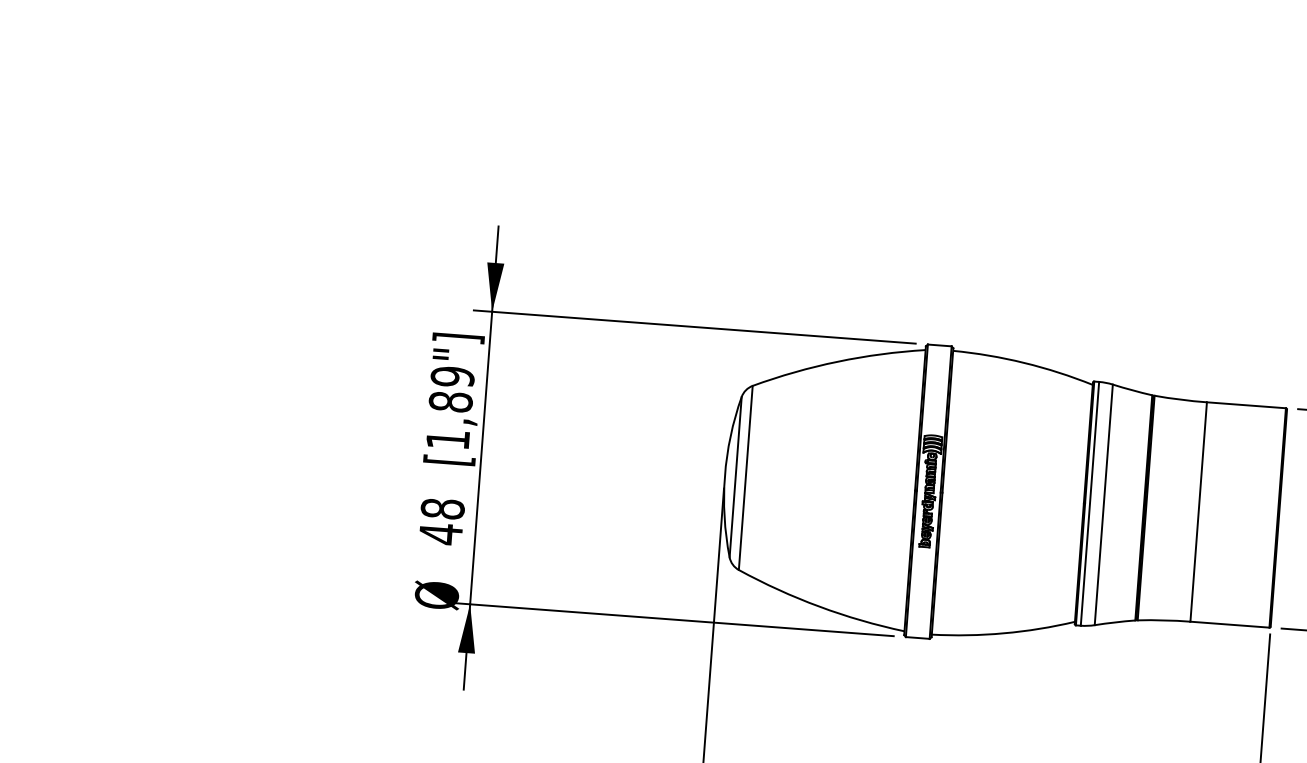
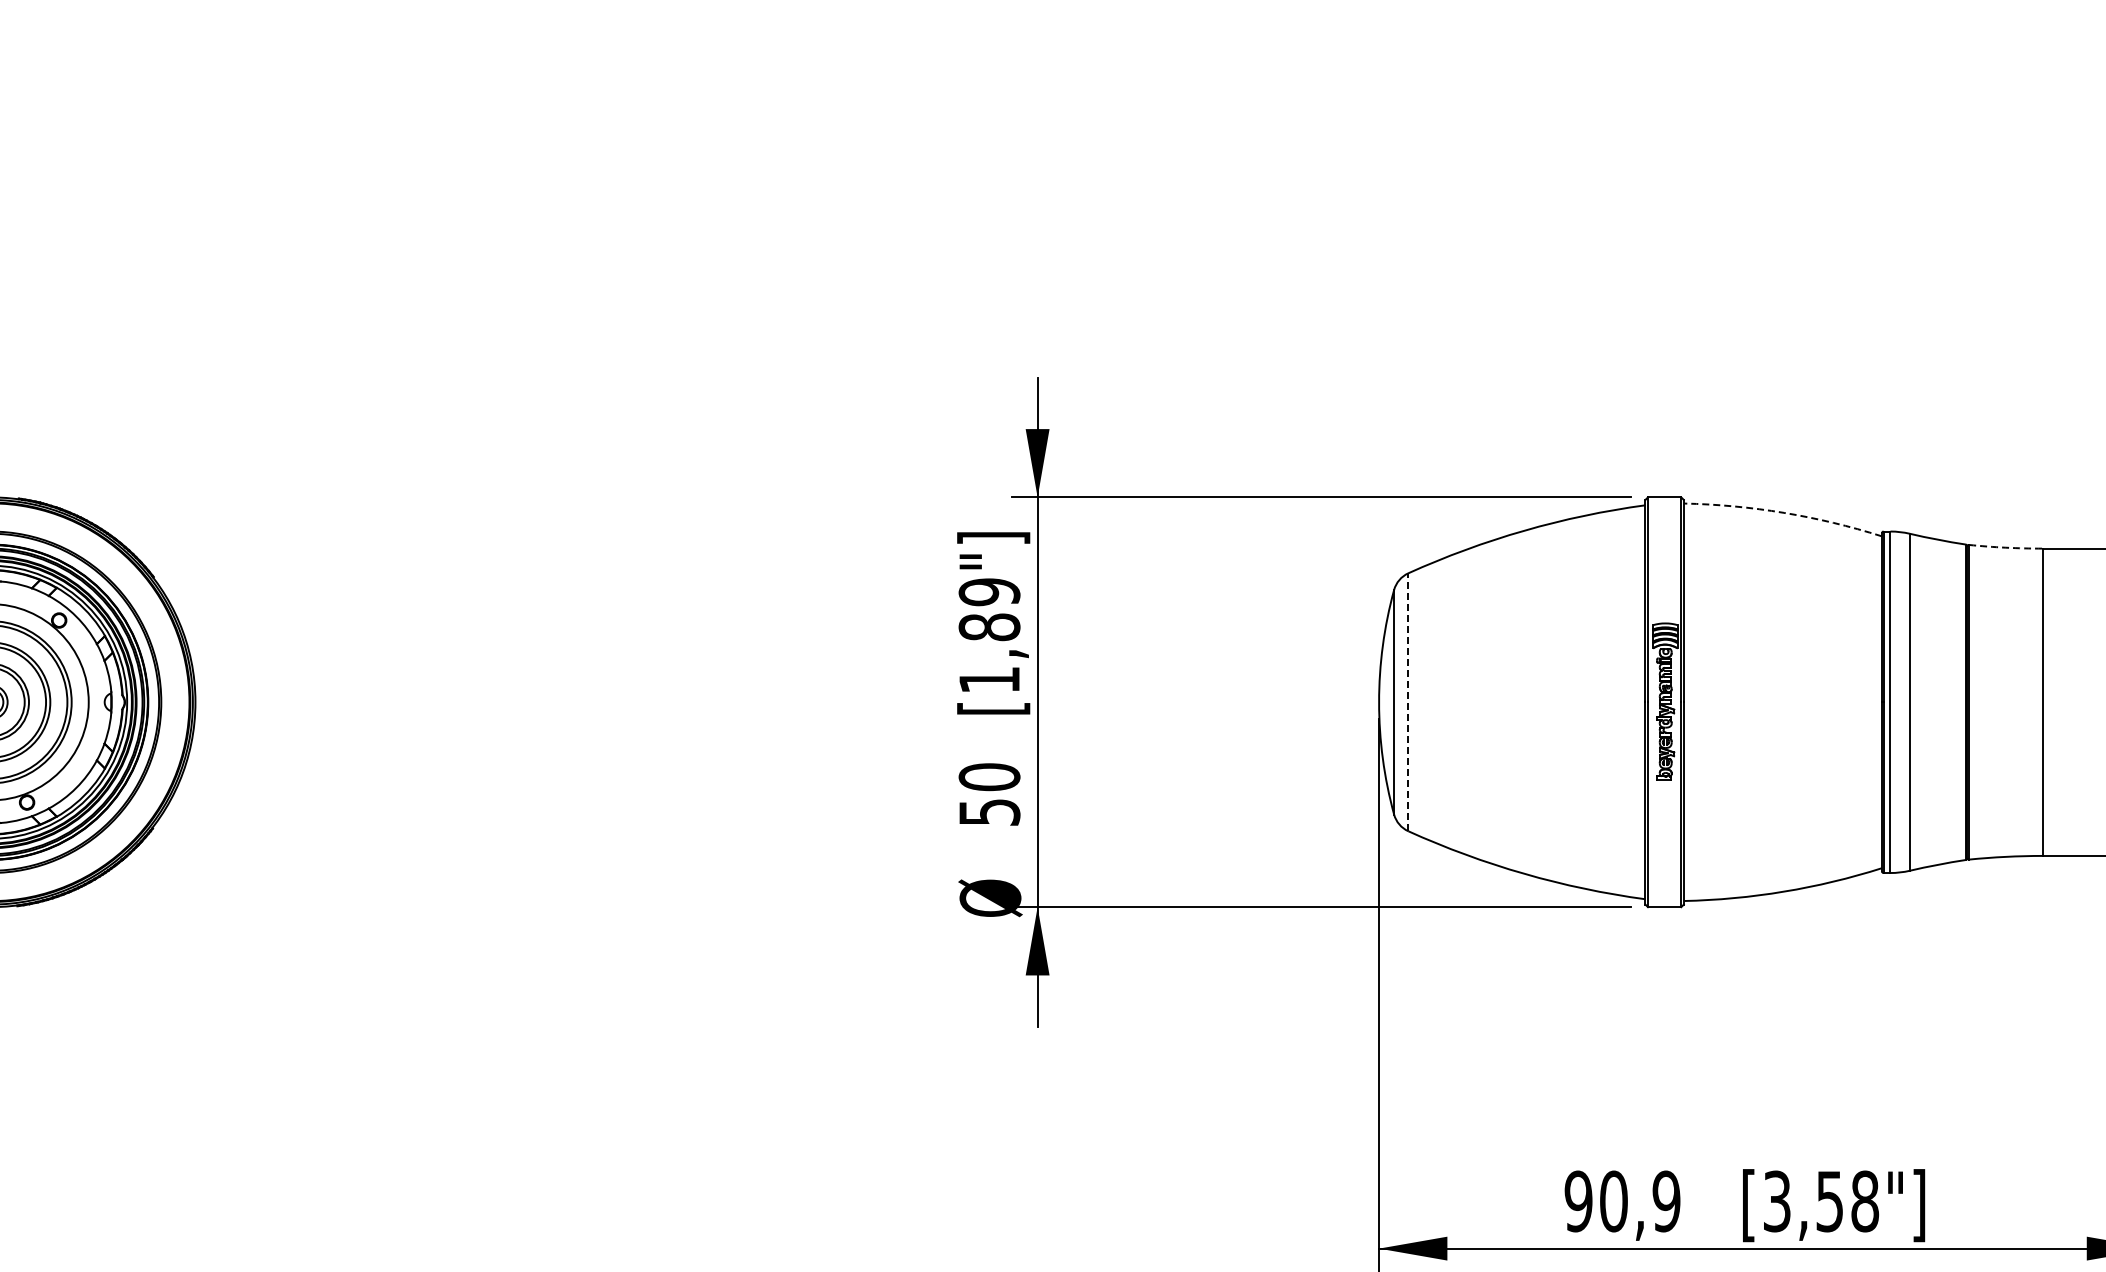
arc: (1024, 362) -> (1784, 512), solid -> dashed
arc: (1180, 399) -> (2005, 547), solid -> dashed
line: (745, 478) -> (1408, 702), solid -> dashed
text: (441, 522) -> (989, 795), 48 -> 50

